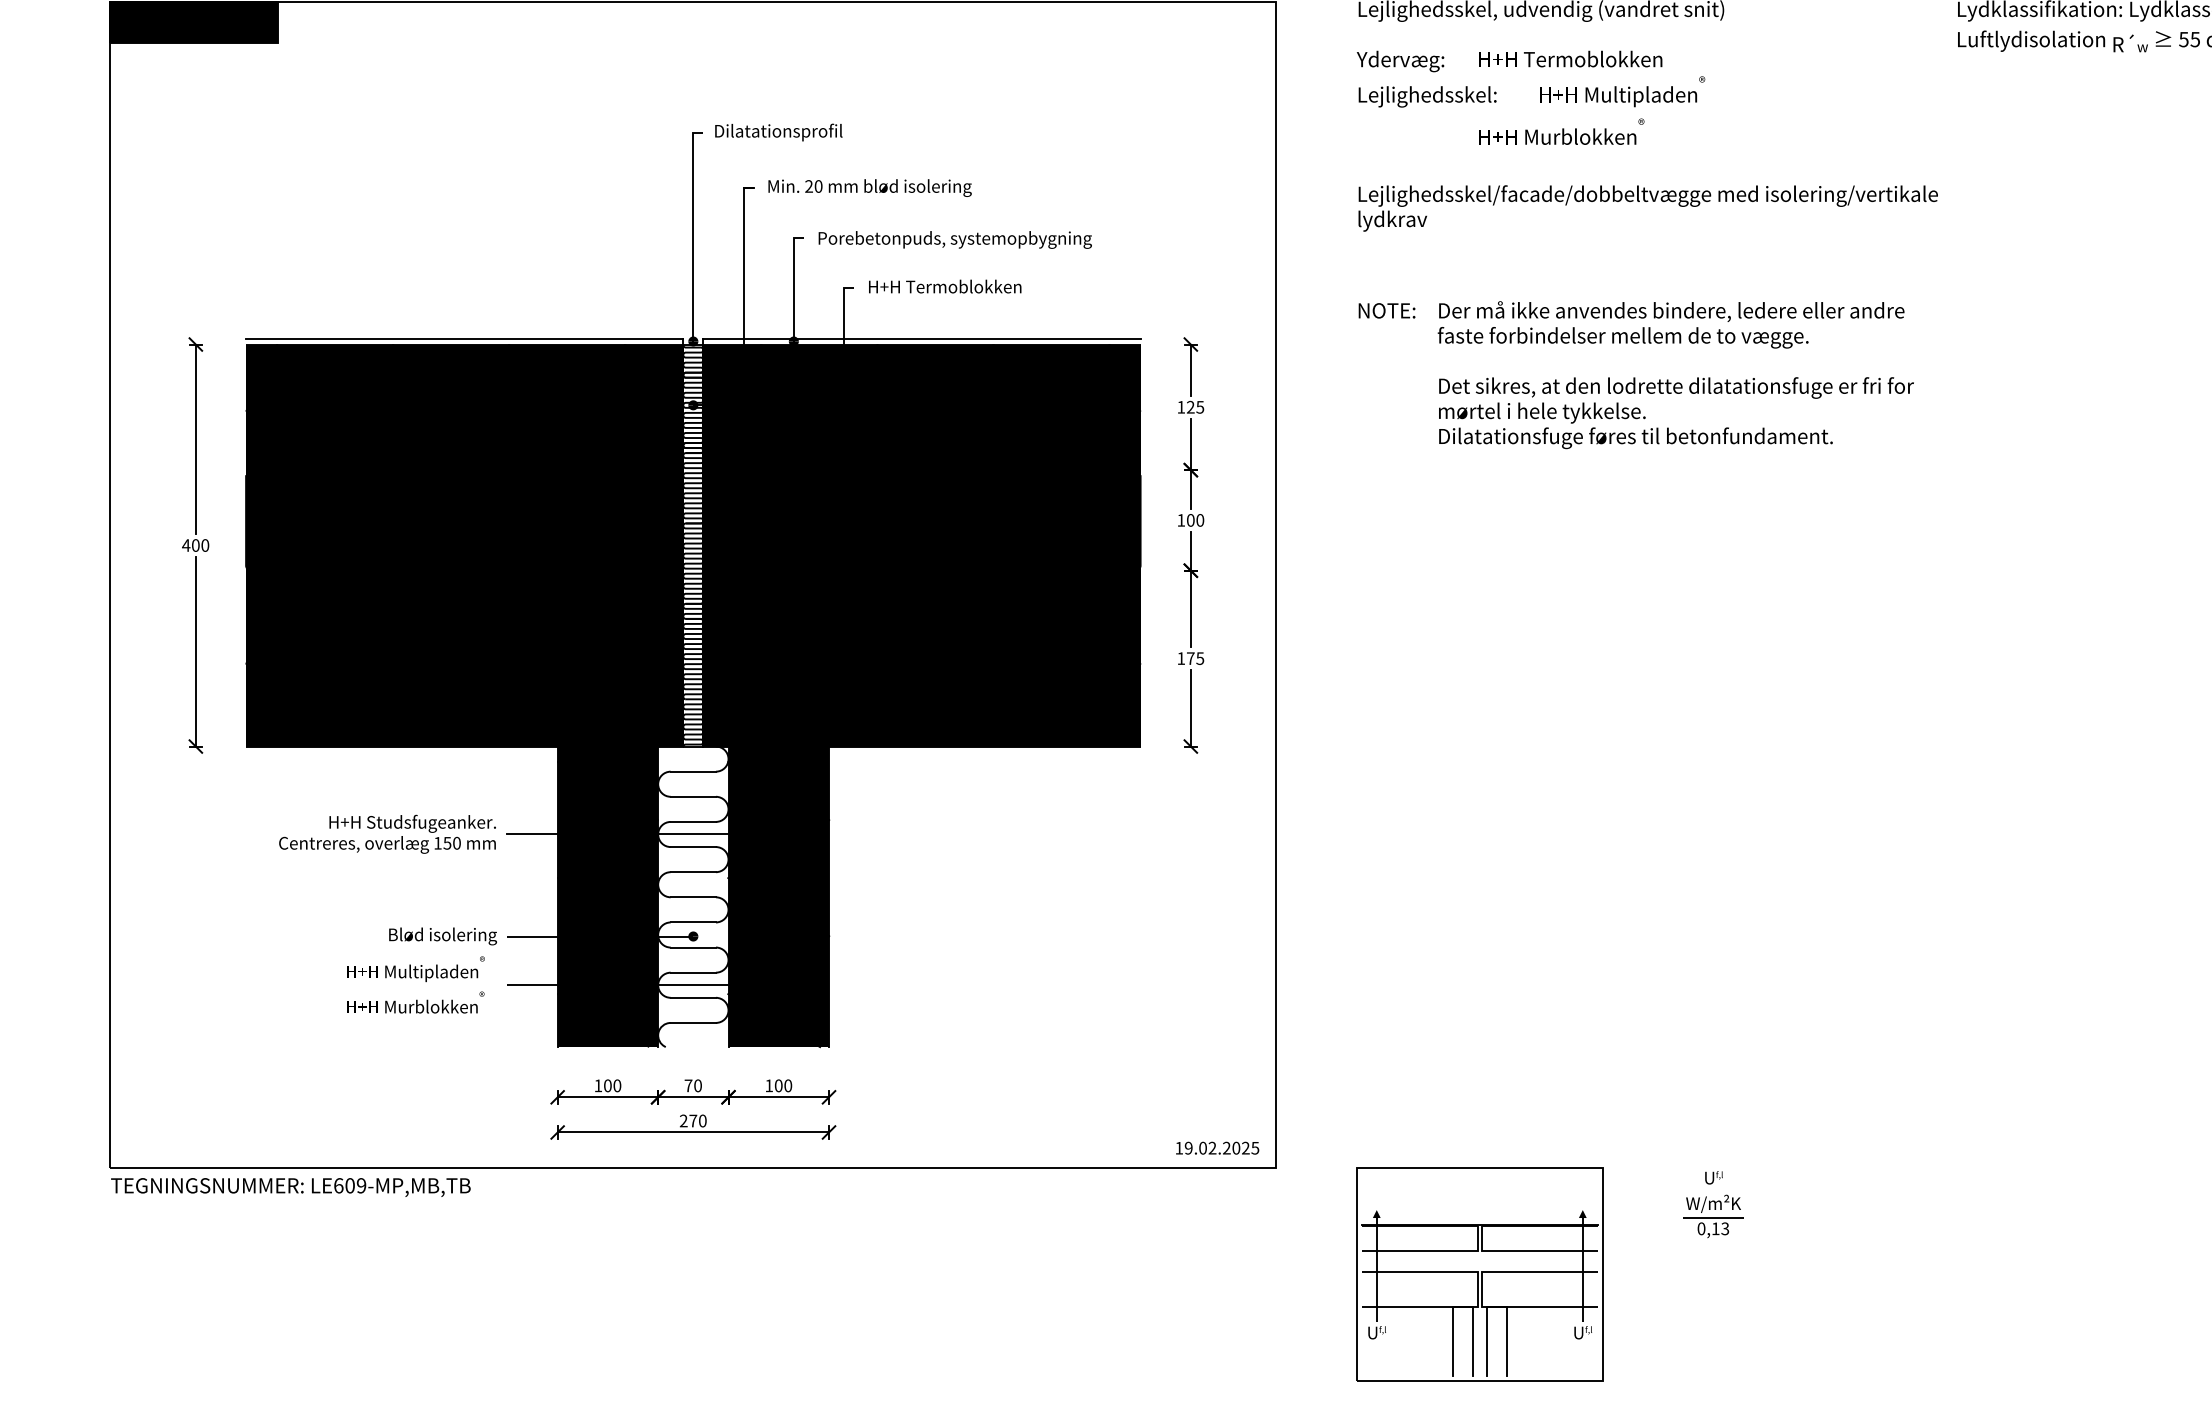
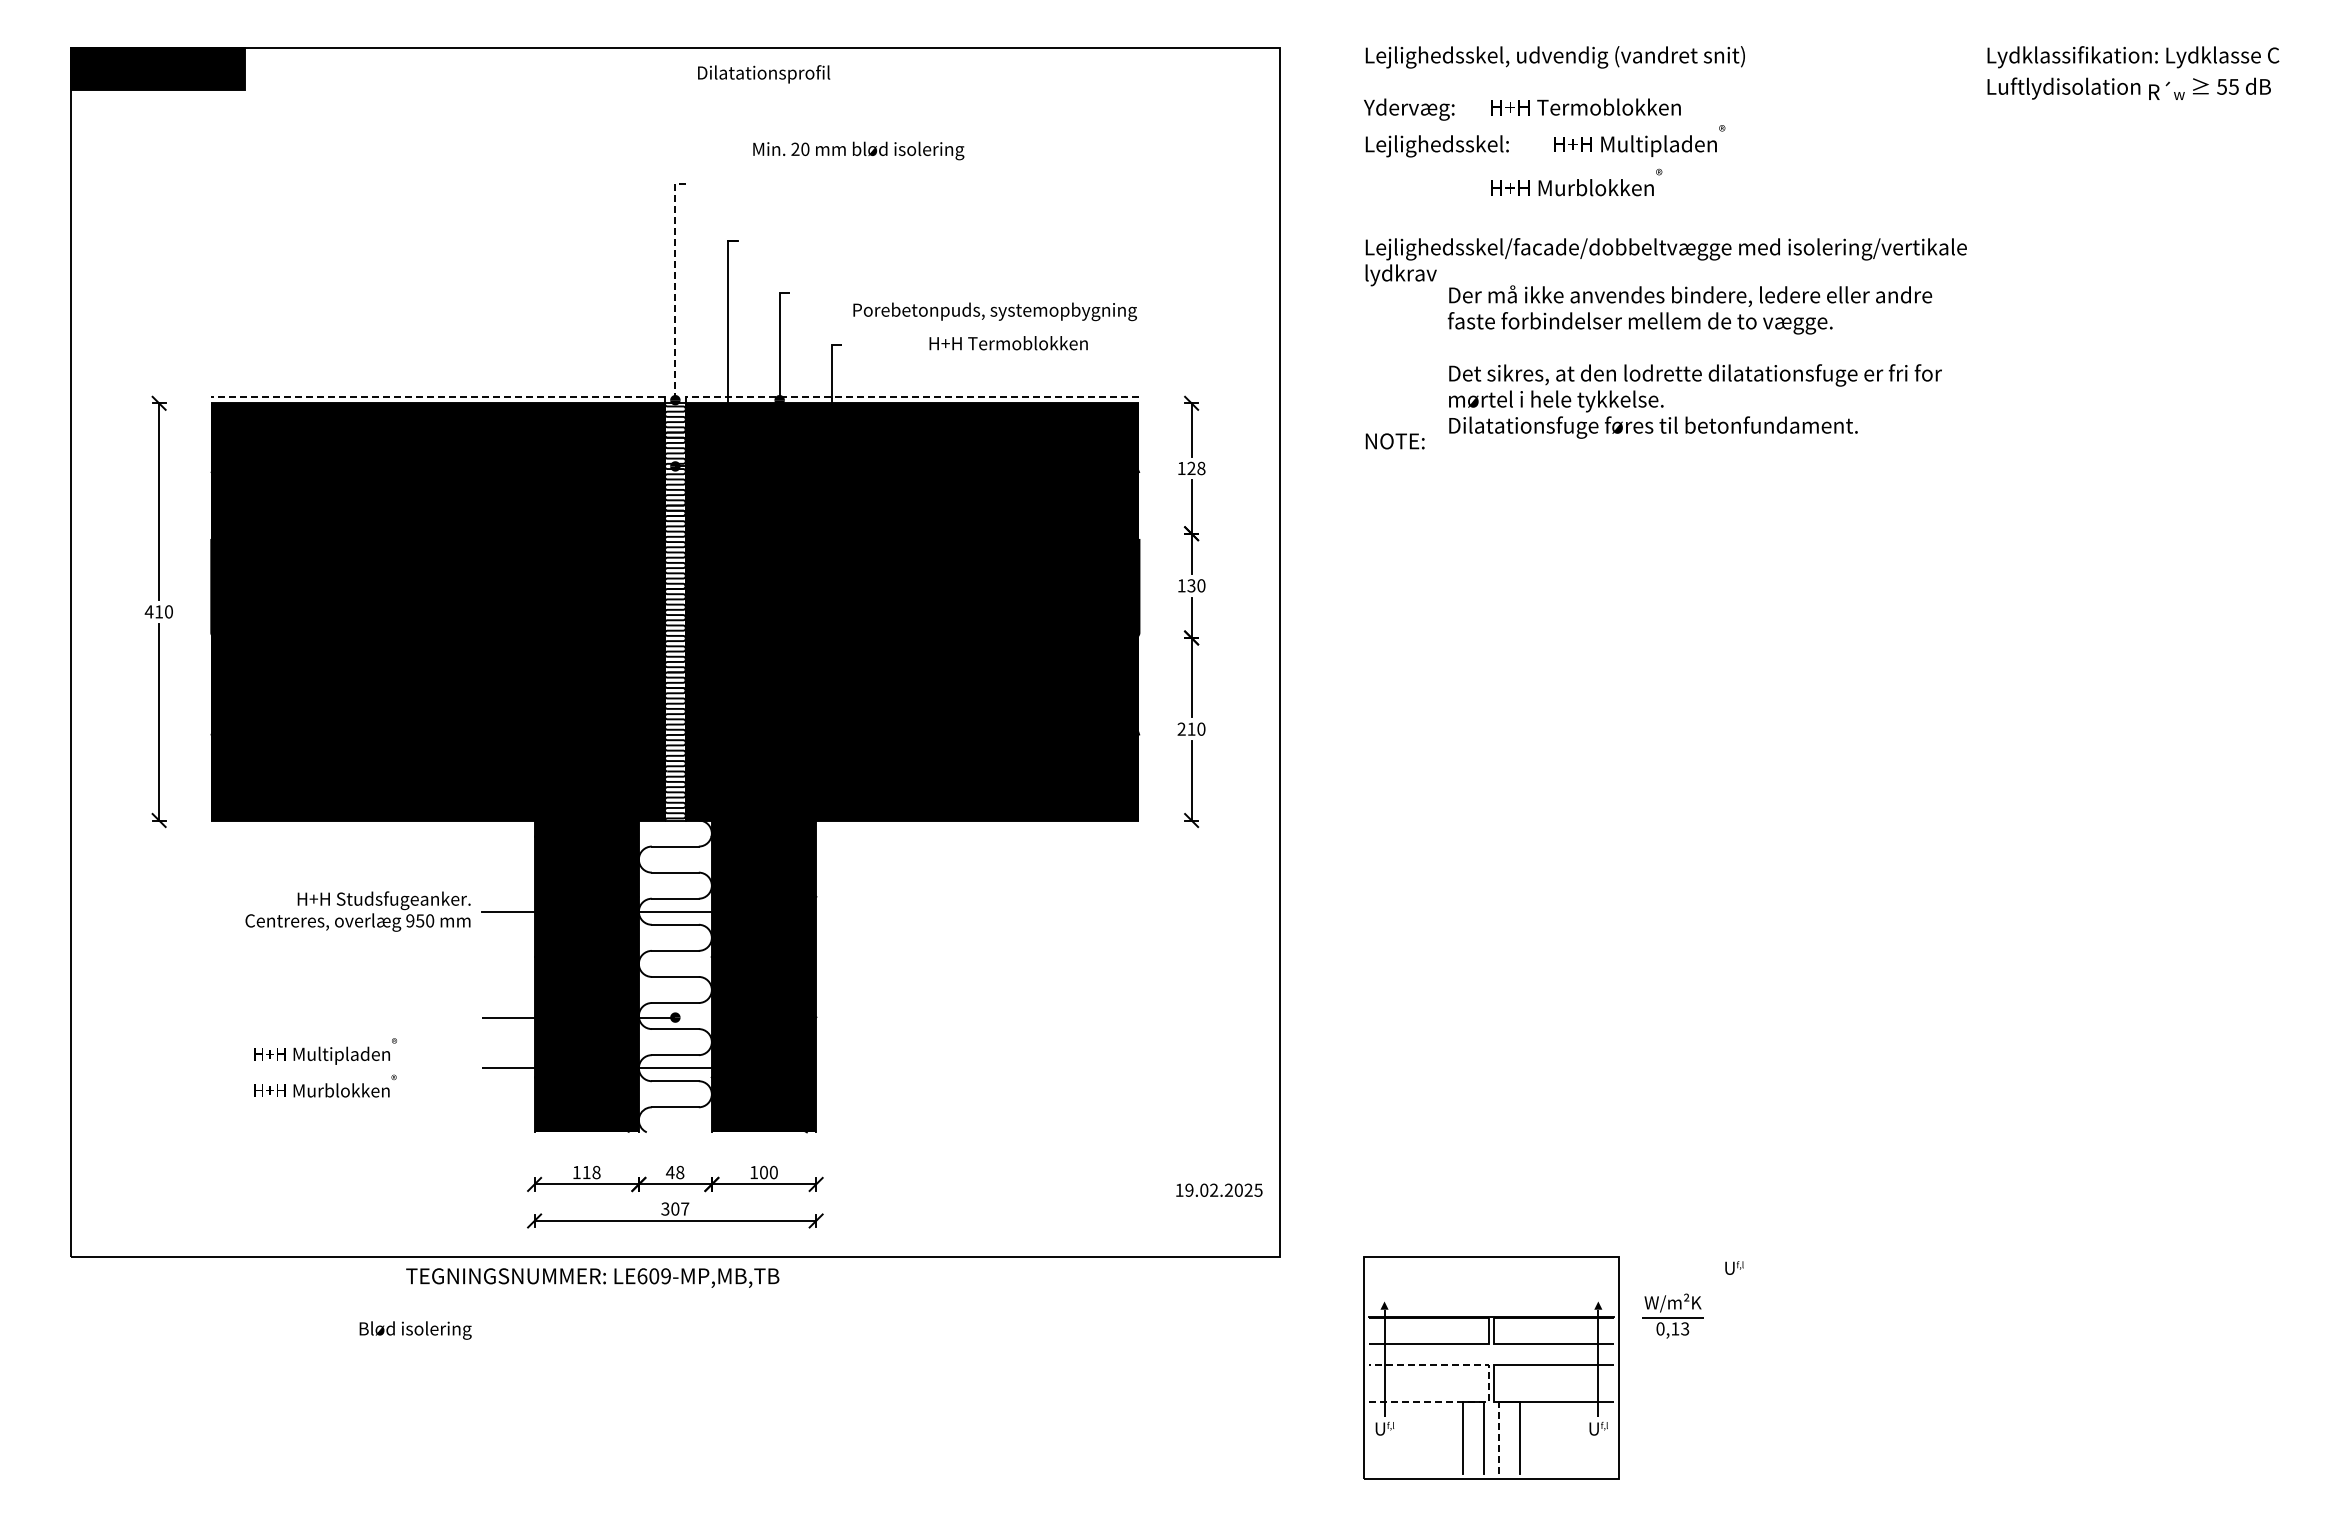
text: (779, 132) -> (764, 74), moved
text: (869, 187) -> (858, 150), moved
line: (693, 231) -> (675, 286), solid -> dashed
text: (954, 239) -> (994, 311), moved
text: (944, 286) -> (1008, 343), moved
text: (1386, 310) -> (1394, 441), moved
line: (465, 338) -> (438, 397), solid -> dashed
line: (921, 338) -> (912, 397), solid -> dashed
text: (1675, 374) -> (1694, 361), moved
text: (1200, 407) -> (1201, 468), 125 -> 128
text: (1190, 520) -> (1191, 585), 100 -> 130
text: (196, 545) -> (159, 611), 400 -> 410
text: (1190, 657) -> (1191, 728), 175 -> 210
text: (438, 842) -> (410, 920), 150 -> 950
text: (442, 936) -> (415, 1330), moved
text: (415, 984) -> (325, 1067), moved
text: (612, 1085) -> (591, 1172), 100 -> 118
text: (693, 1085) -> (675, 1172), 70 -> 48
text: (693, 1120) -> (675, 1208), 270 -> 307
text: (1217, 1147) -> (1219, 1189), moved
text: (290, 1186) -> (592, 1277), moved
part: (1713, 1215) -> (1672, 1315), moved
line: (1477, 1289) -> (1489, 1383), solid -> dashed
line: (1486, 1341) -> (1498, 1437), solid -> dashed

